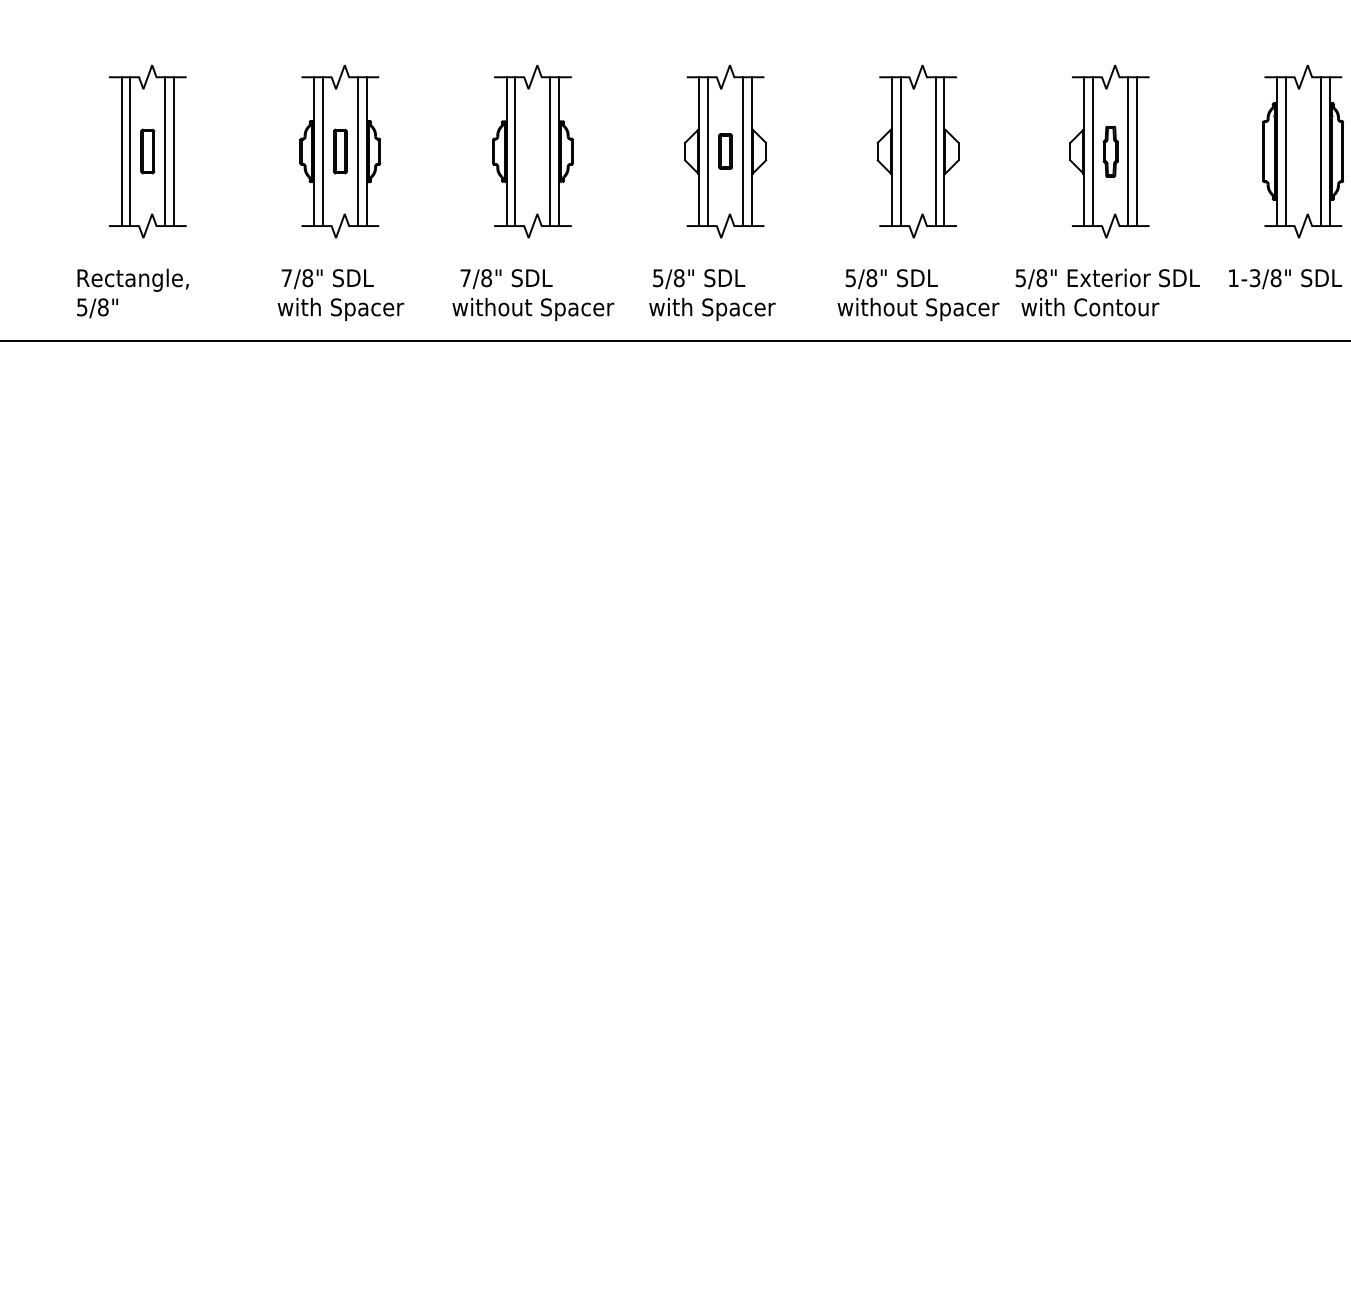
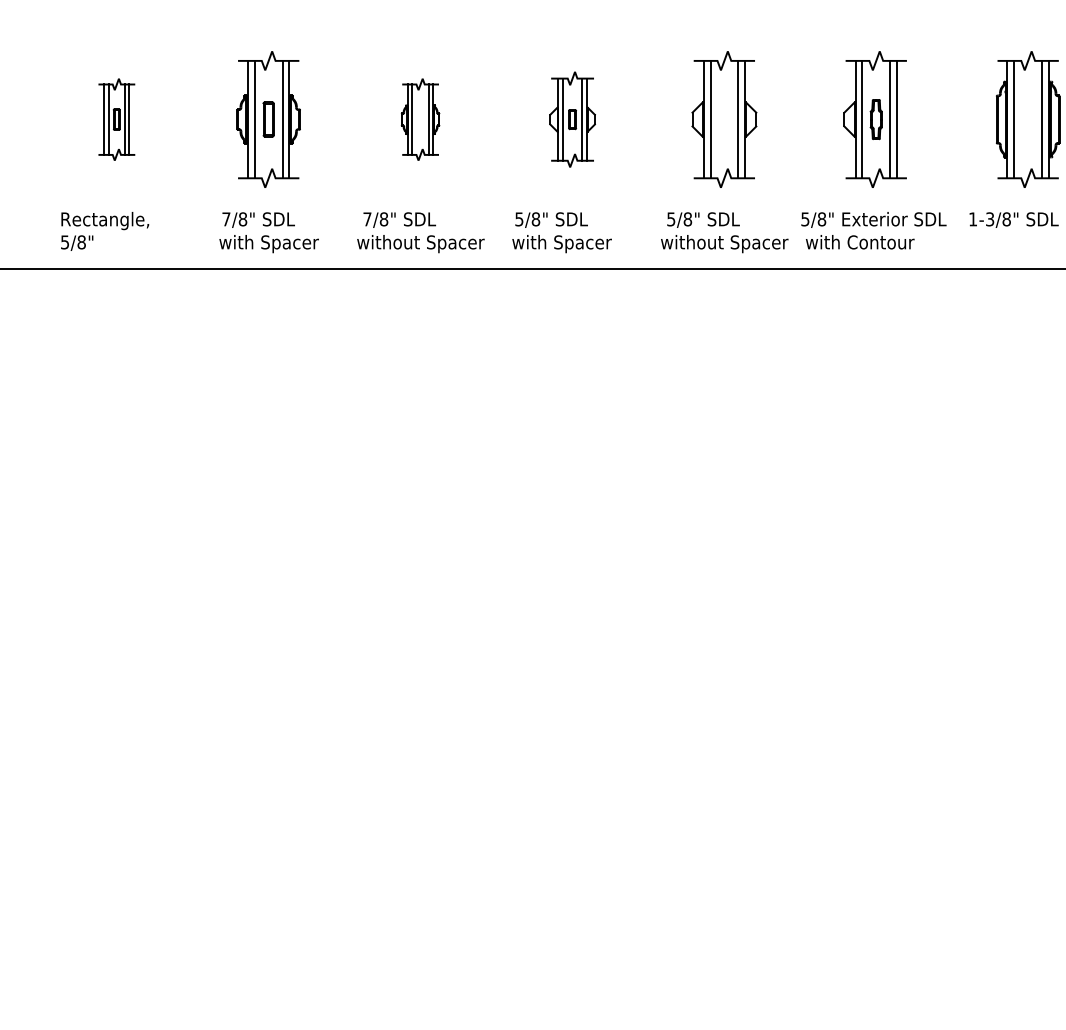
part: (147, 151) -> (116, 119), size x0.6
part: (532, 151) -> (420, 119), size x0.6
part: (725, 151) -> (572, 119), size x0.7

